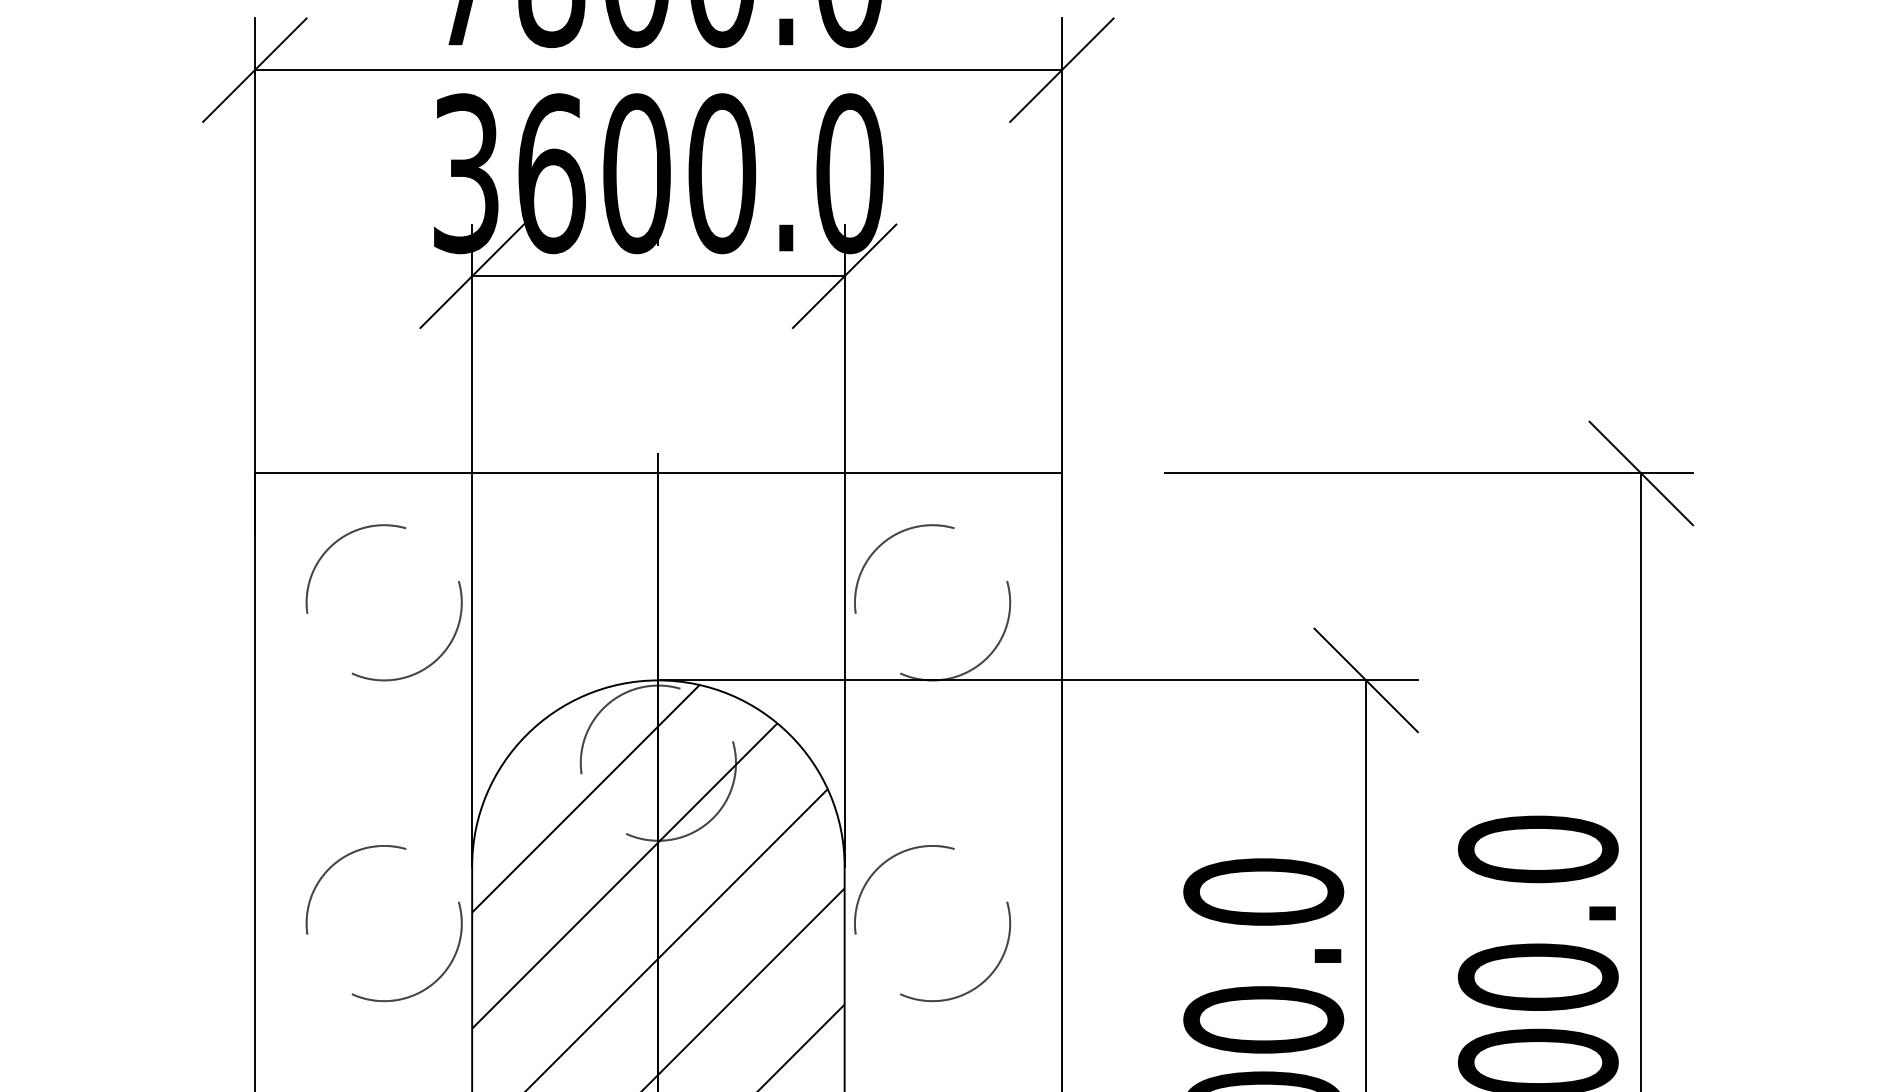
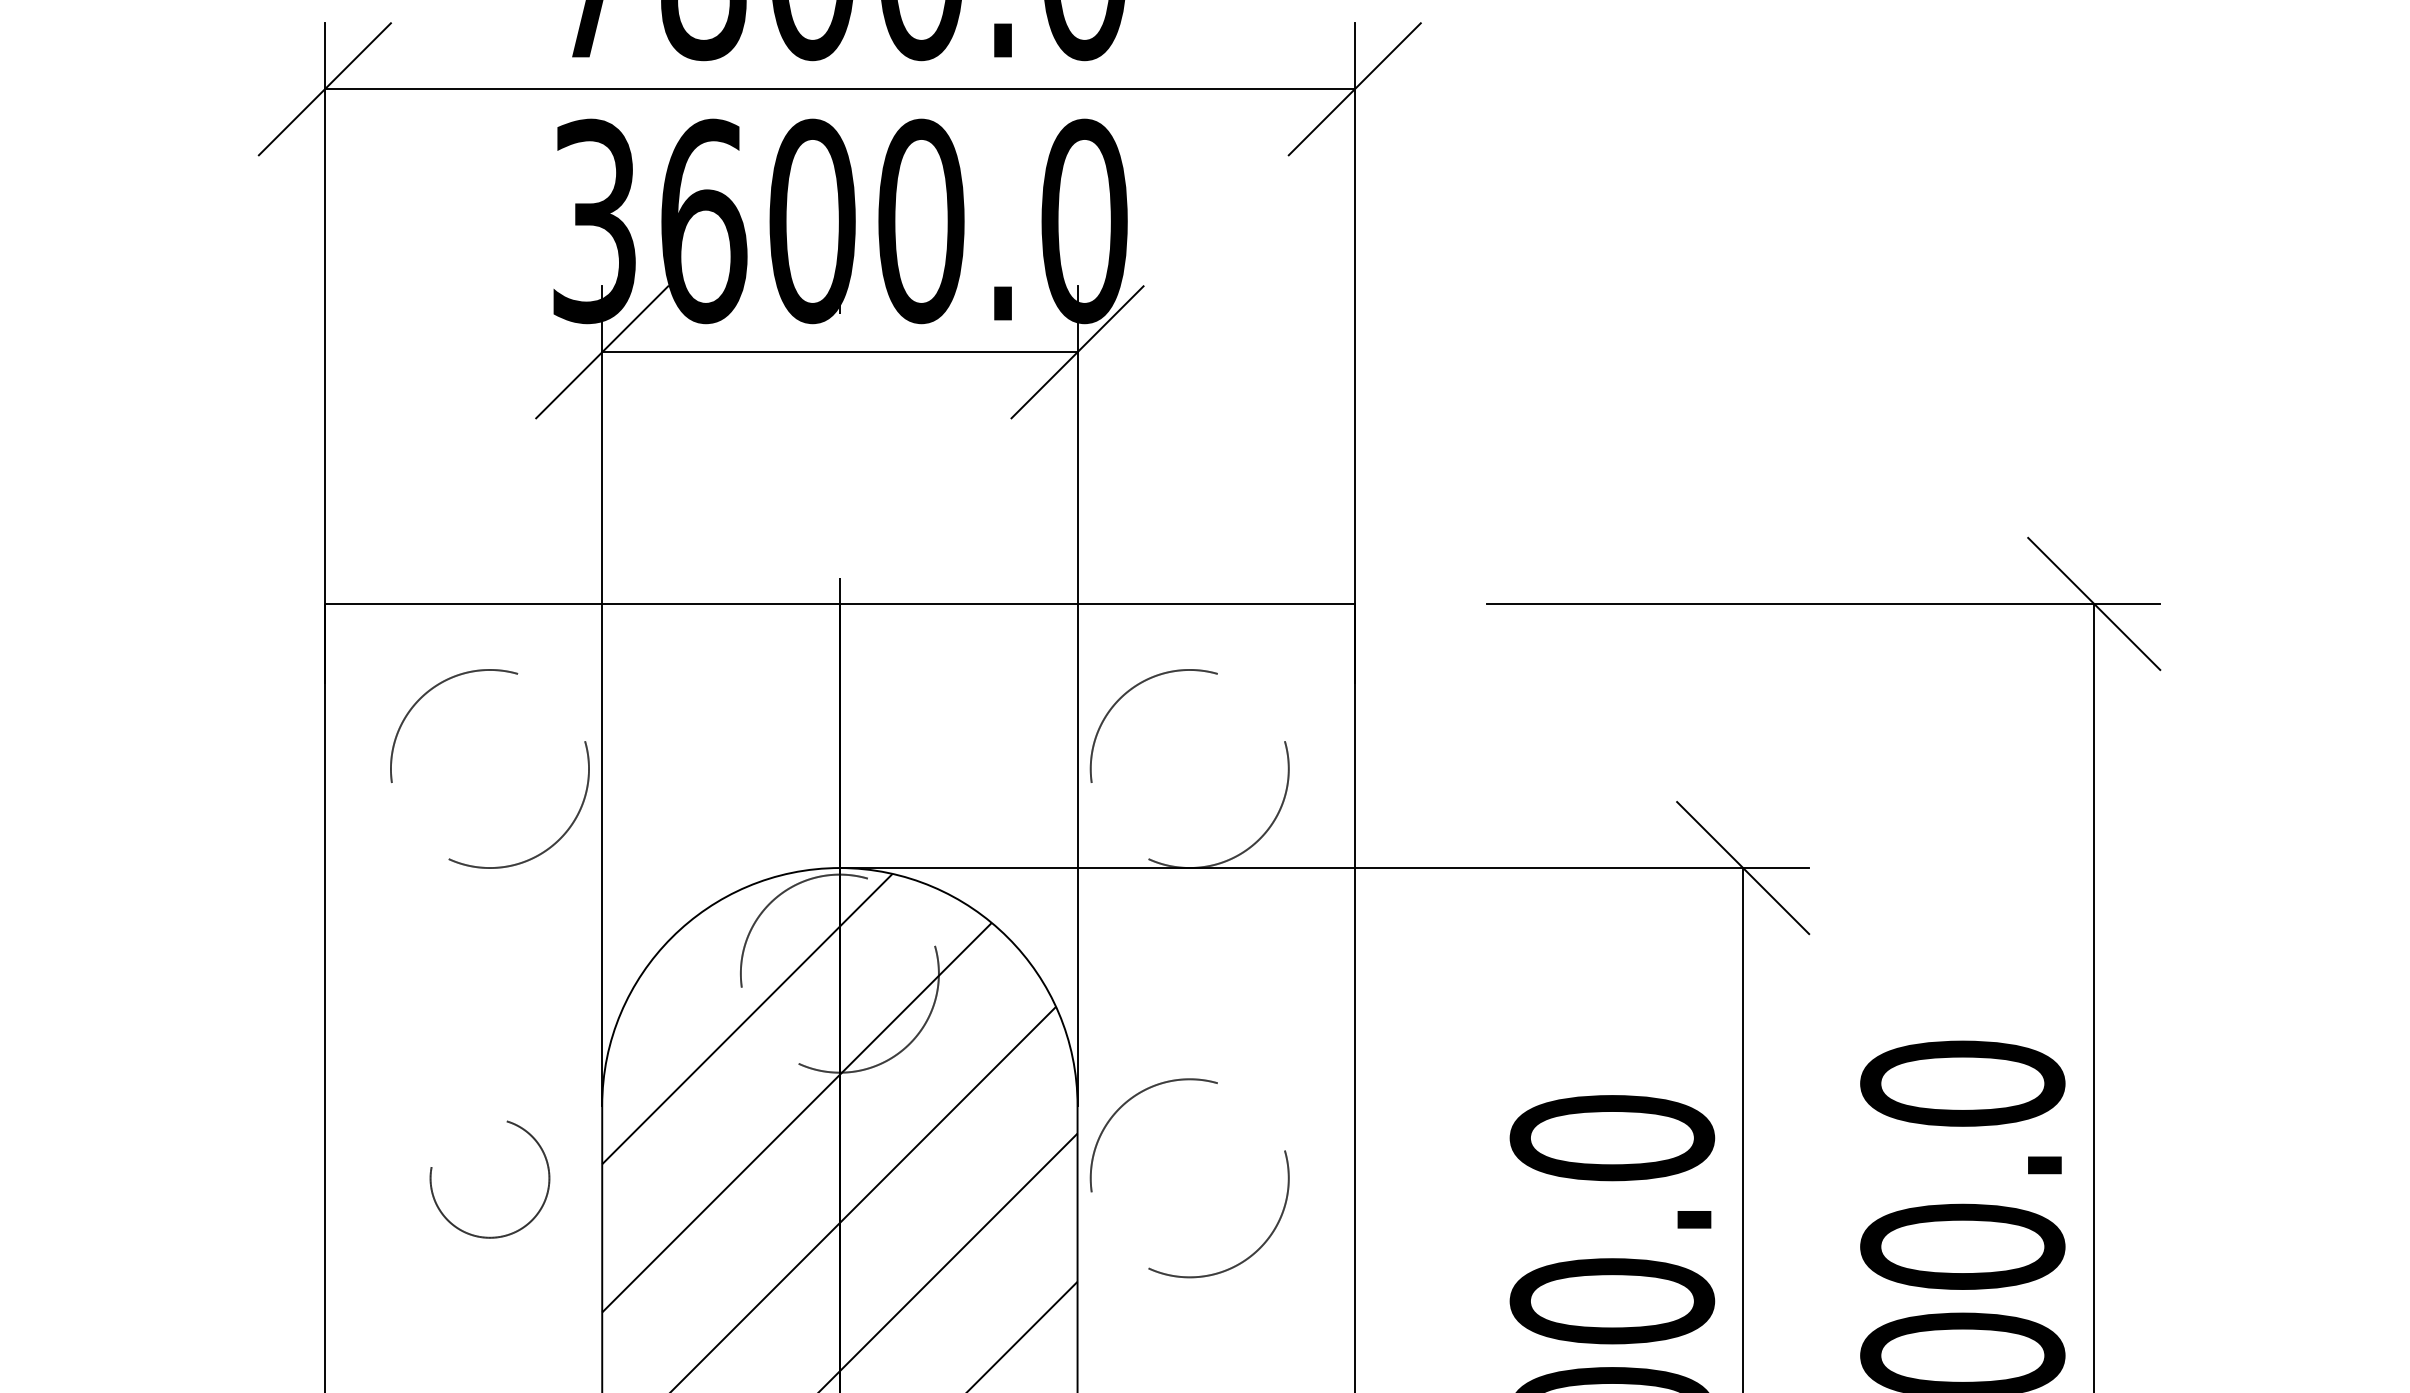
circle: (383, 923) -> (489, 1178), size x0.6

